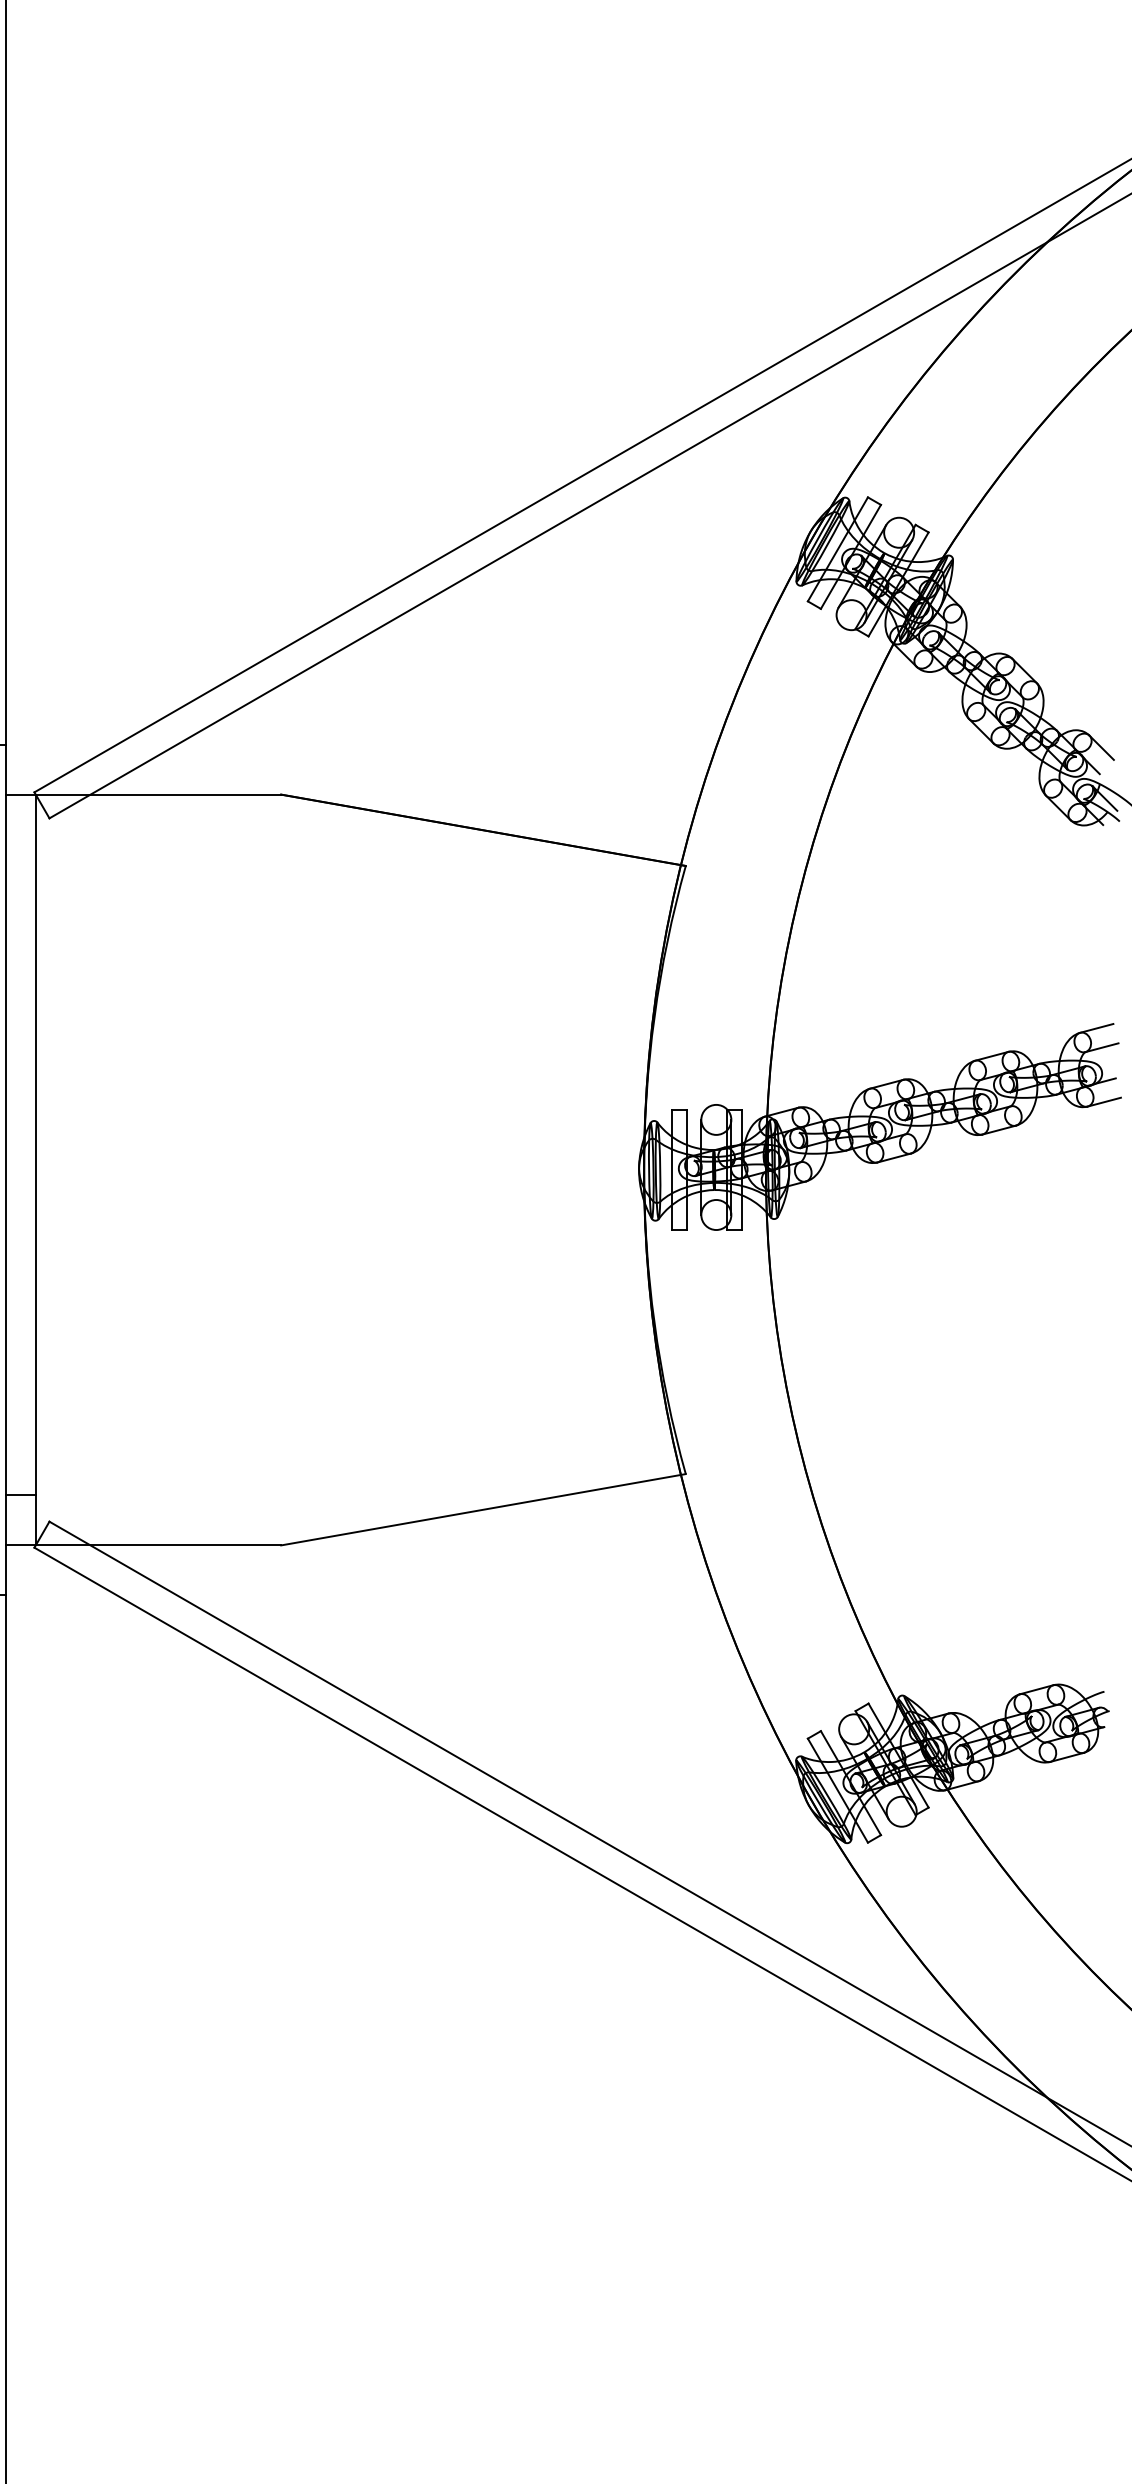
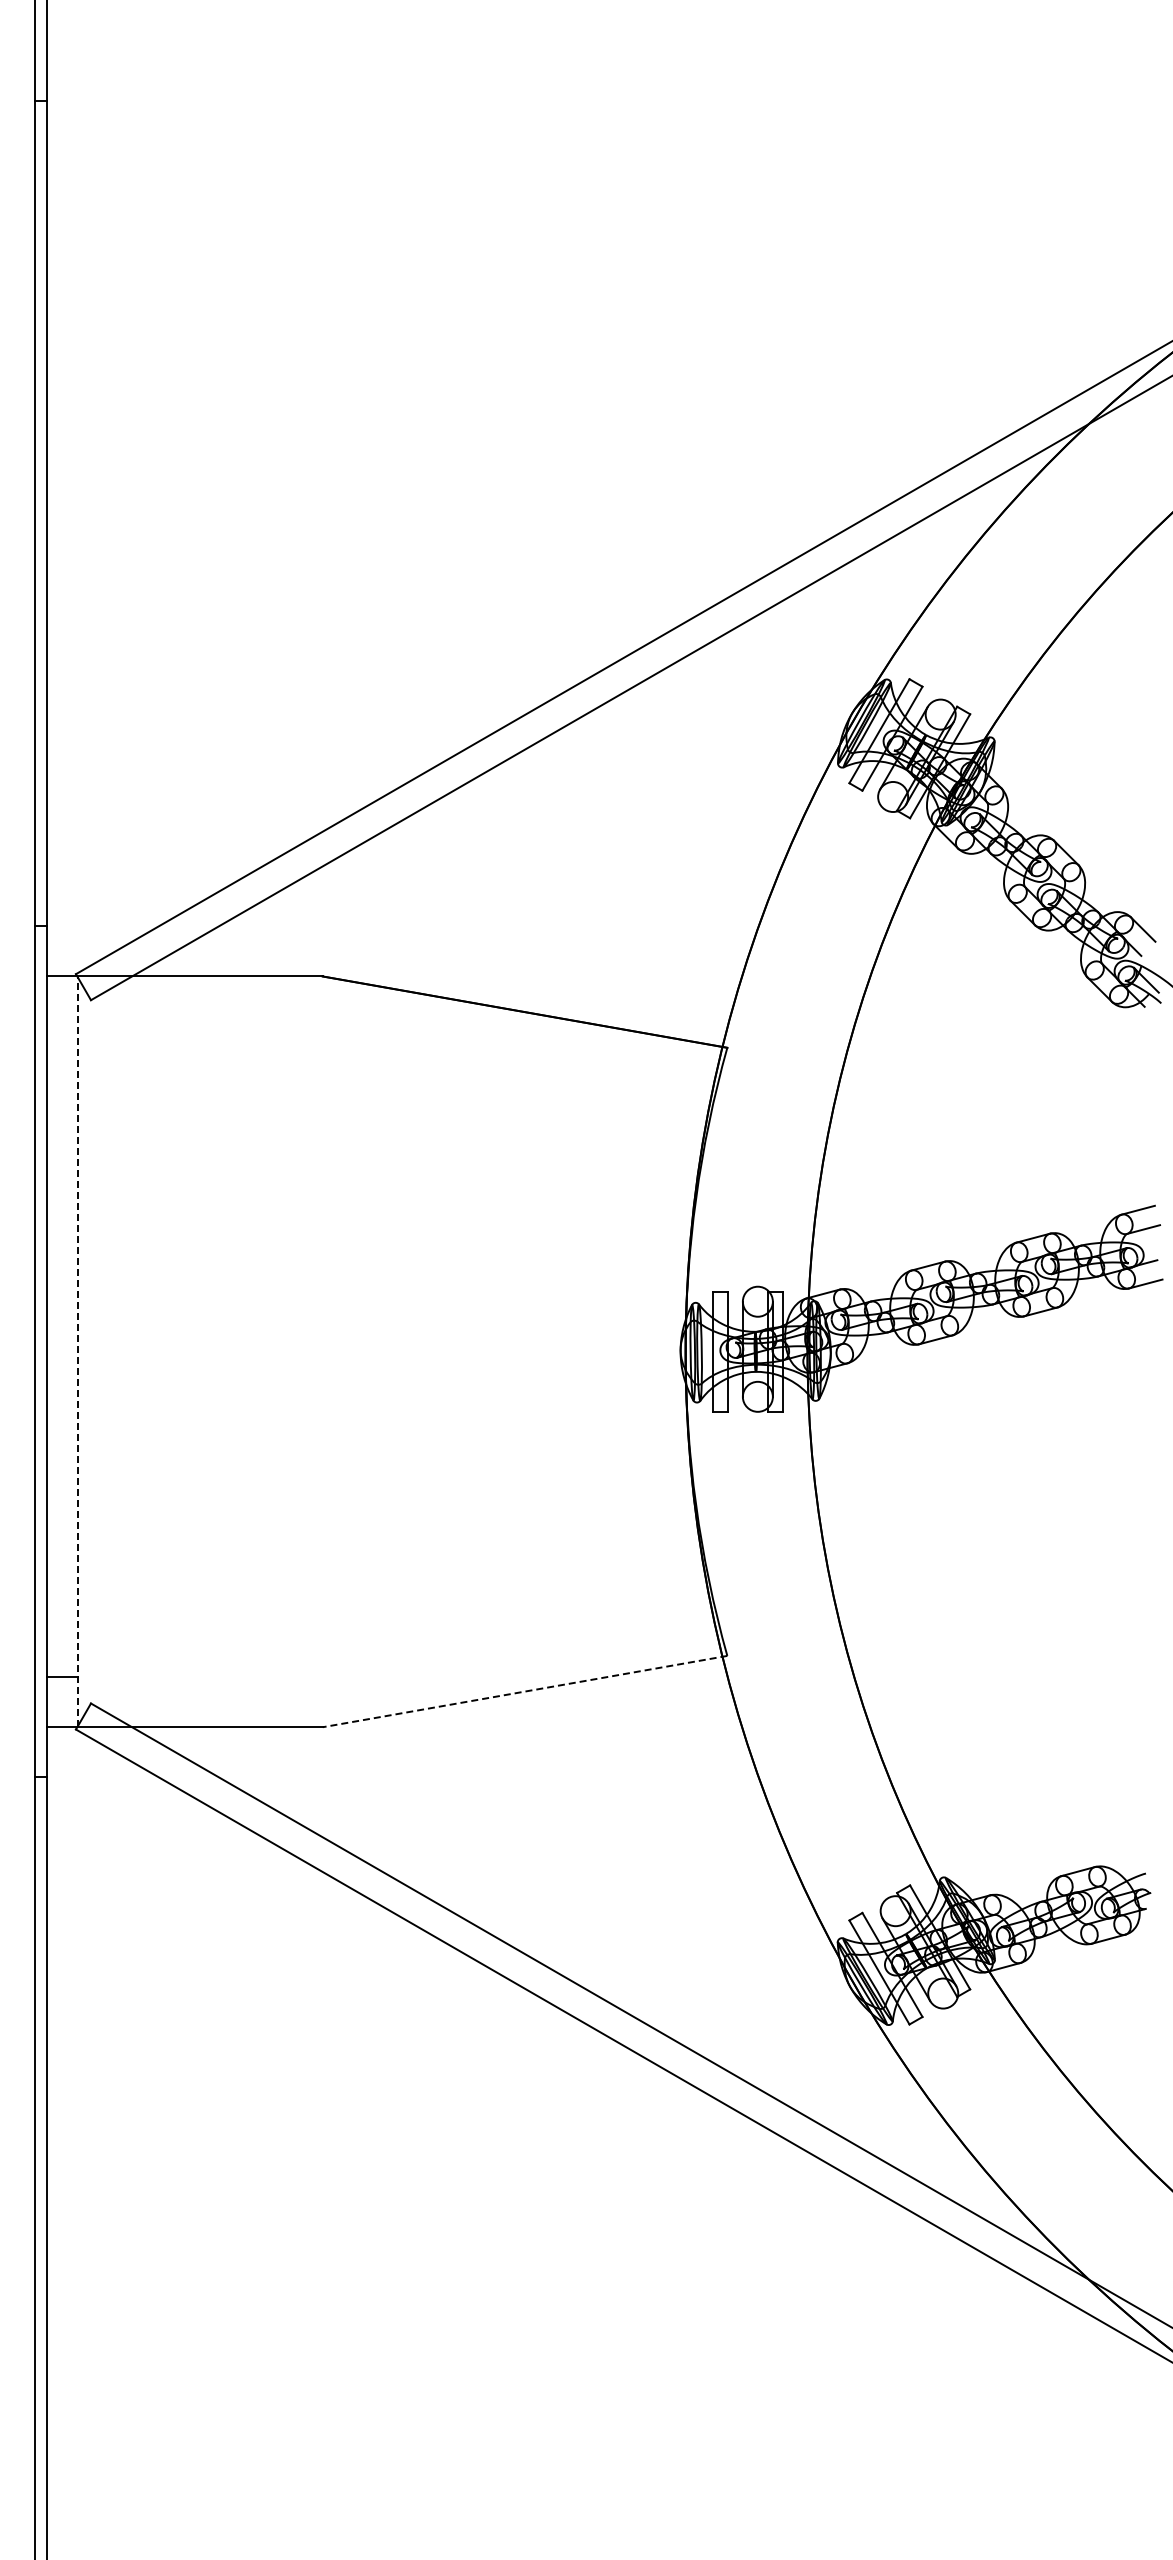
line: (35, 1169) -> (77, 1351), solid -> dashed
line: (482, 1509) -> (524, 1691), solid -> dashed

